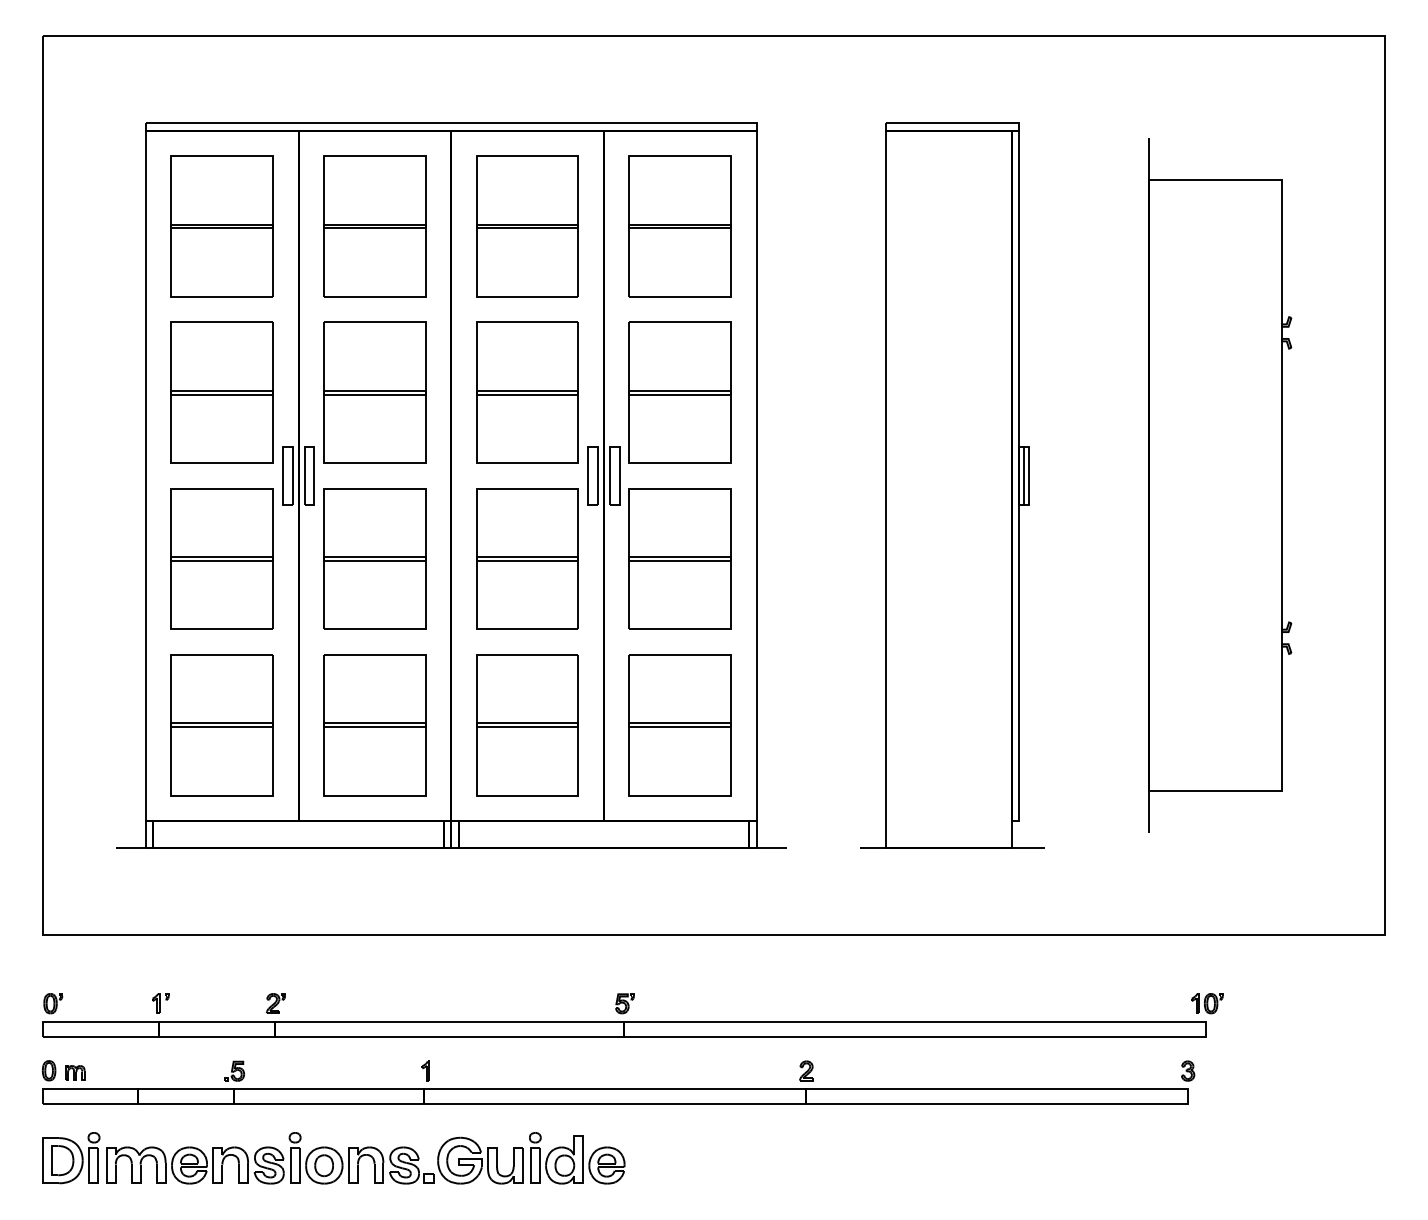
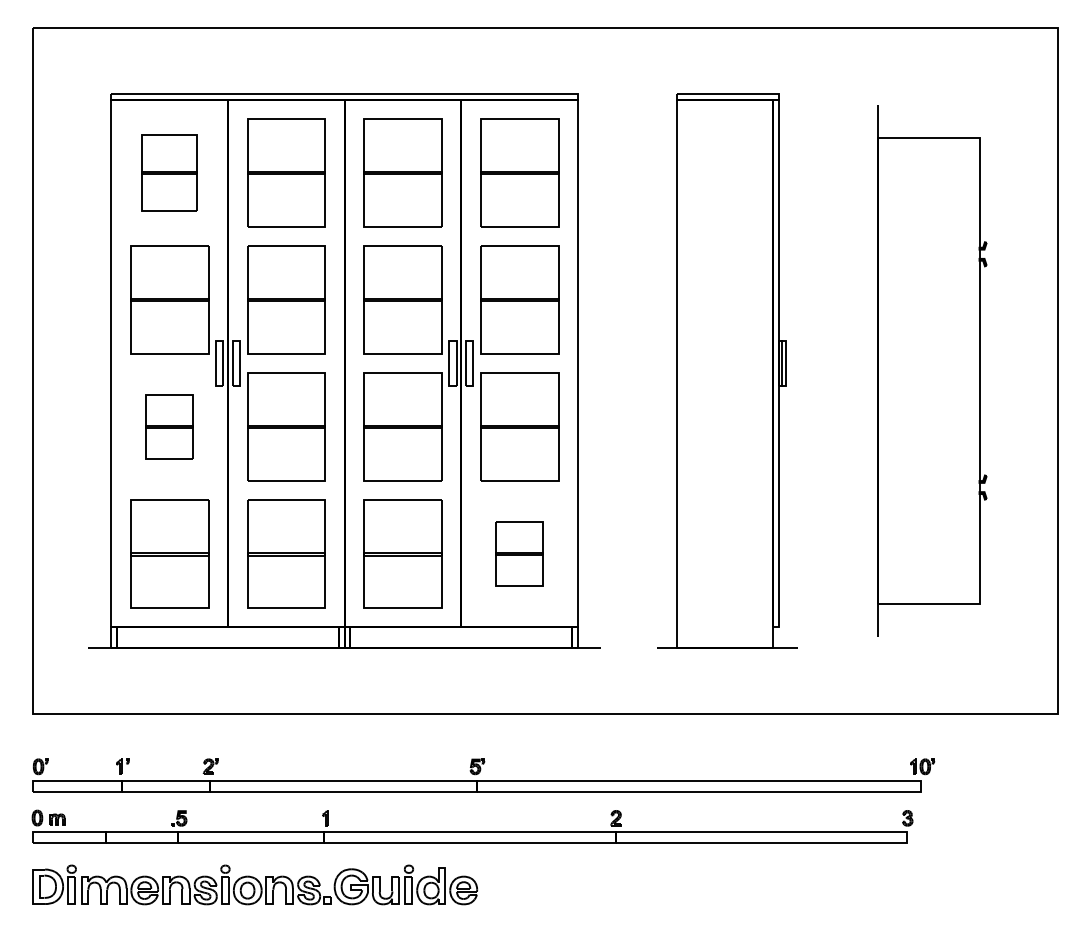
part: (221, 226) -> (169, 172), size x0.7
part: (221, 558) -> (169, 426), size x0.6
part: (679, 725) -> (519, 554), size x0.6

